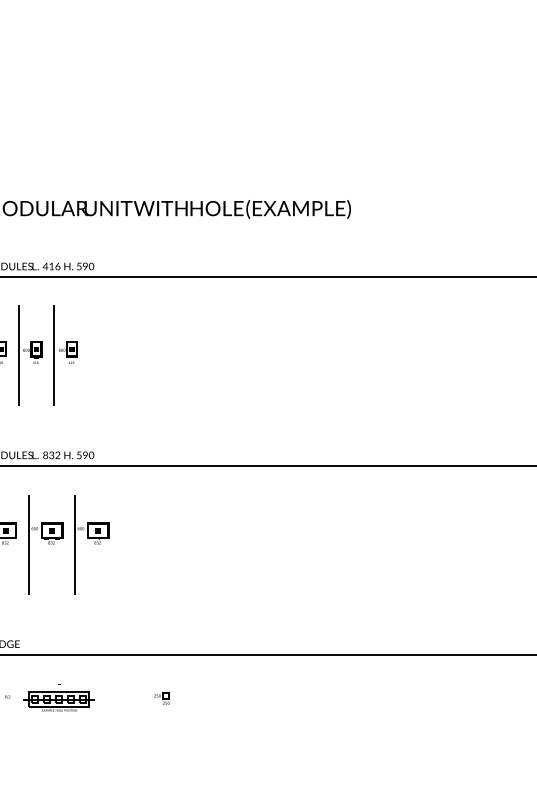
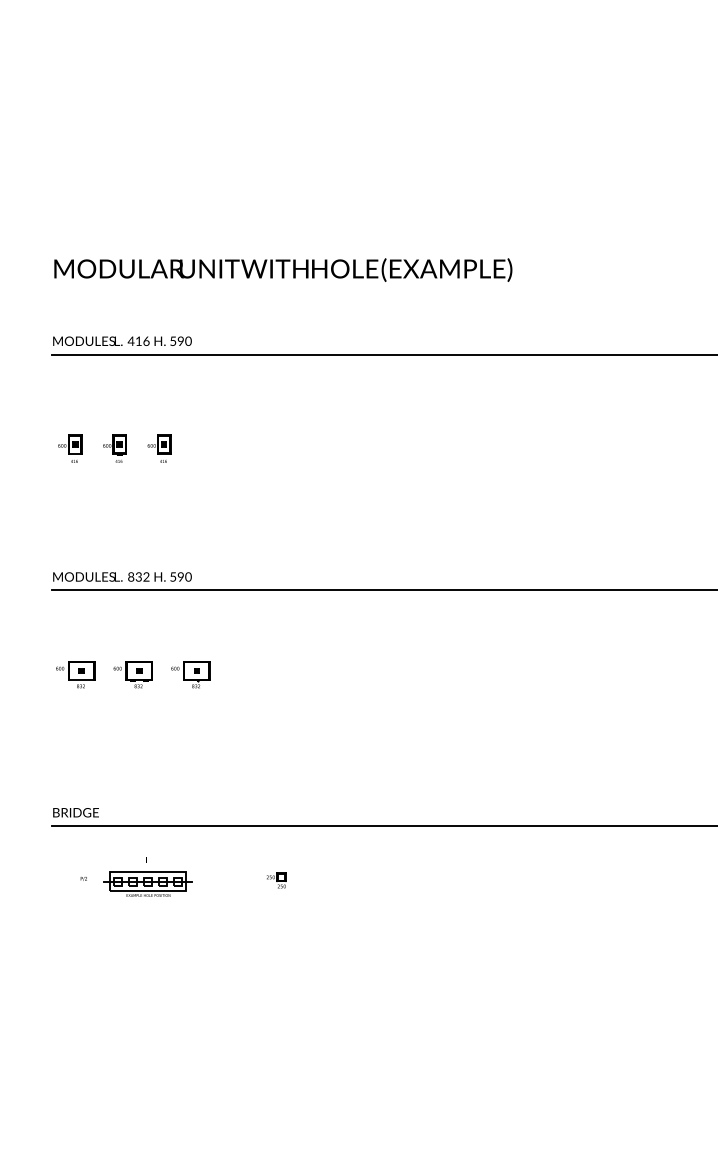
line: (18, 355) -> (97, 452), removed
line: (53, 355) -> (141, 452), removed
line: (29, 544) -> (110, 688), removed
line: (75, 544) -> (168, 688), removed

